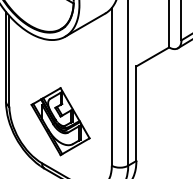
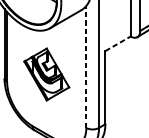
line: (152, 56) -> (117, 43), solid -> dashed
line: (111, 86) -> (86, 66), solid -> dashed
part: (60, 121) -> (46, 74), moved

